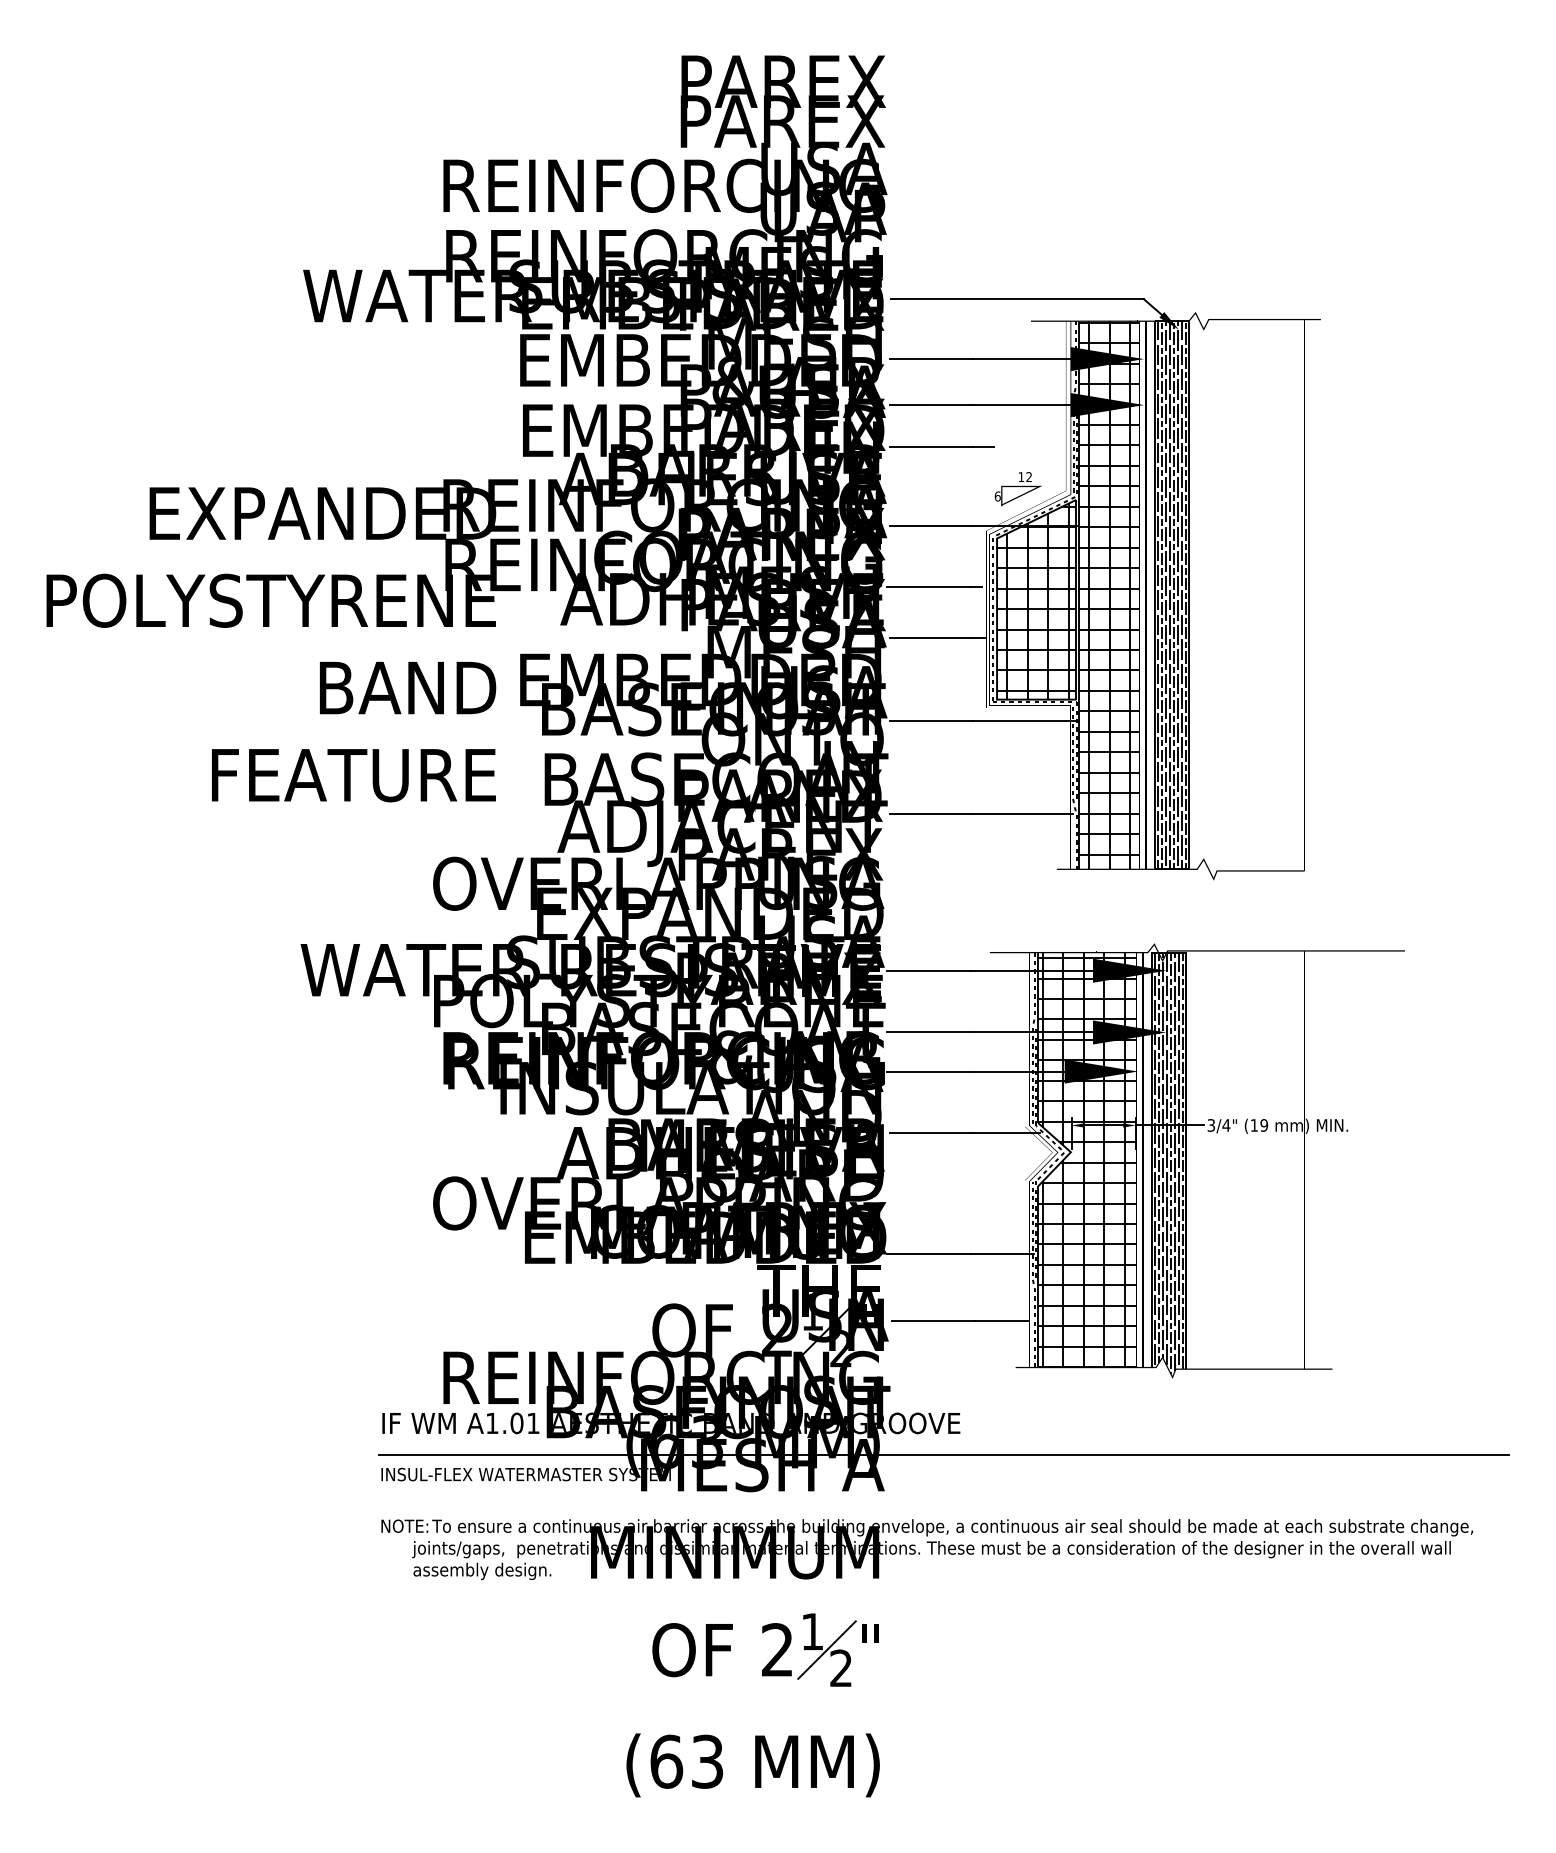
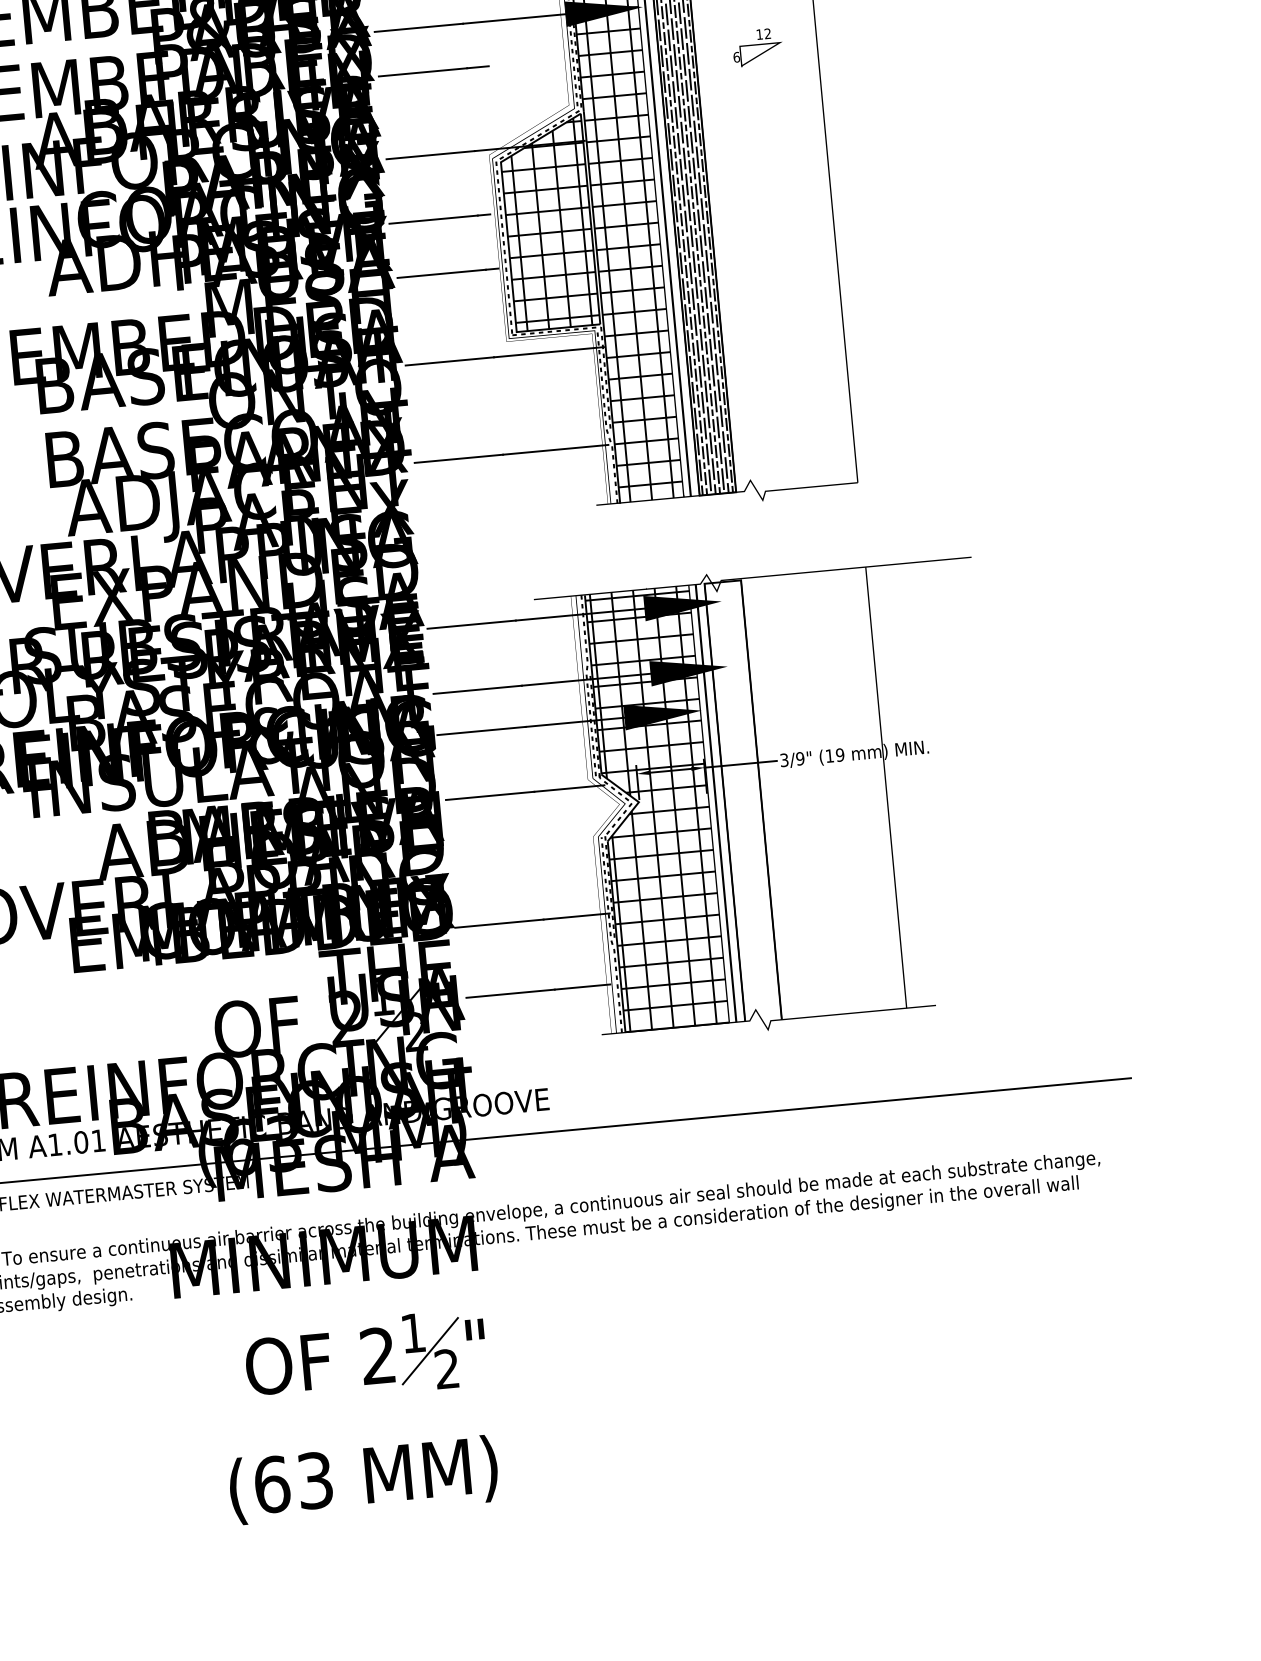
text: (1017, 489) -> (756, 48), moved
text: (1226, 1125) -> (800, 758), 3/4" -> 3/9"
hatch: (1168, 1163) -> (742, 804), removed

